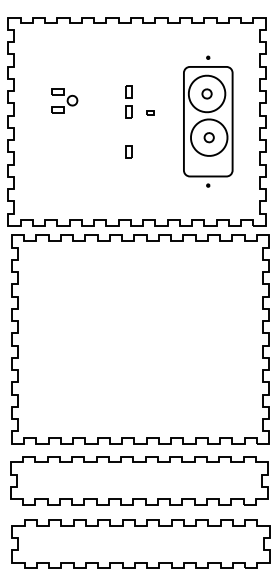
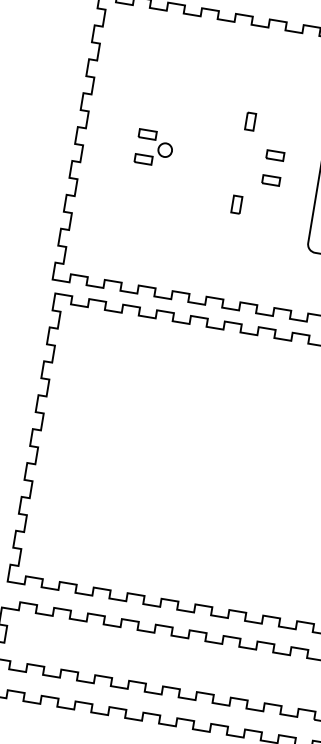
part: (64, 100) -> (154, 148), moved
part: (128, 111) -> (245, 148), removed
part: (150, 112) -> (275, 155), size x1.67
part: (150, 130) -> (271, 180), added

